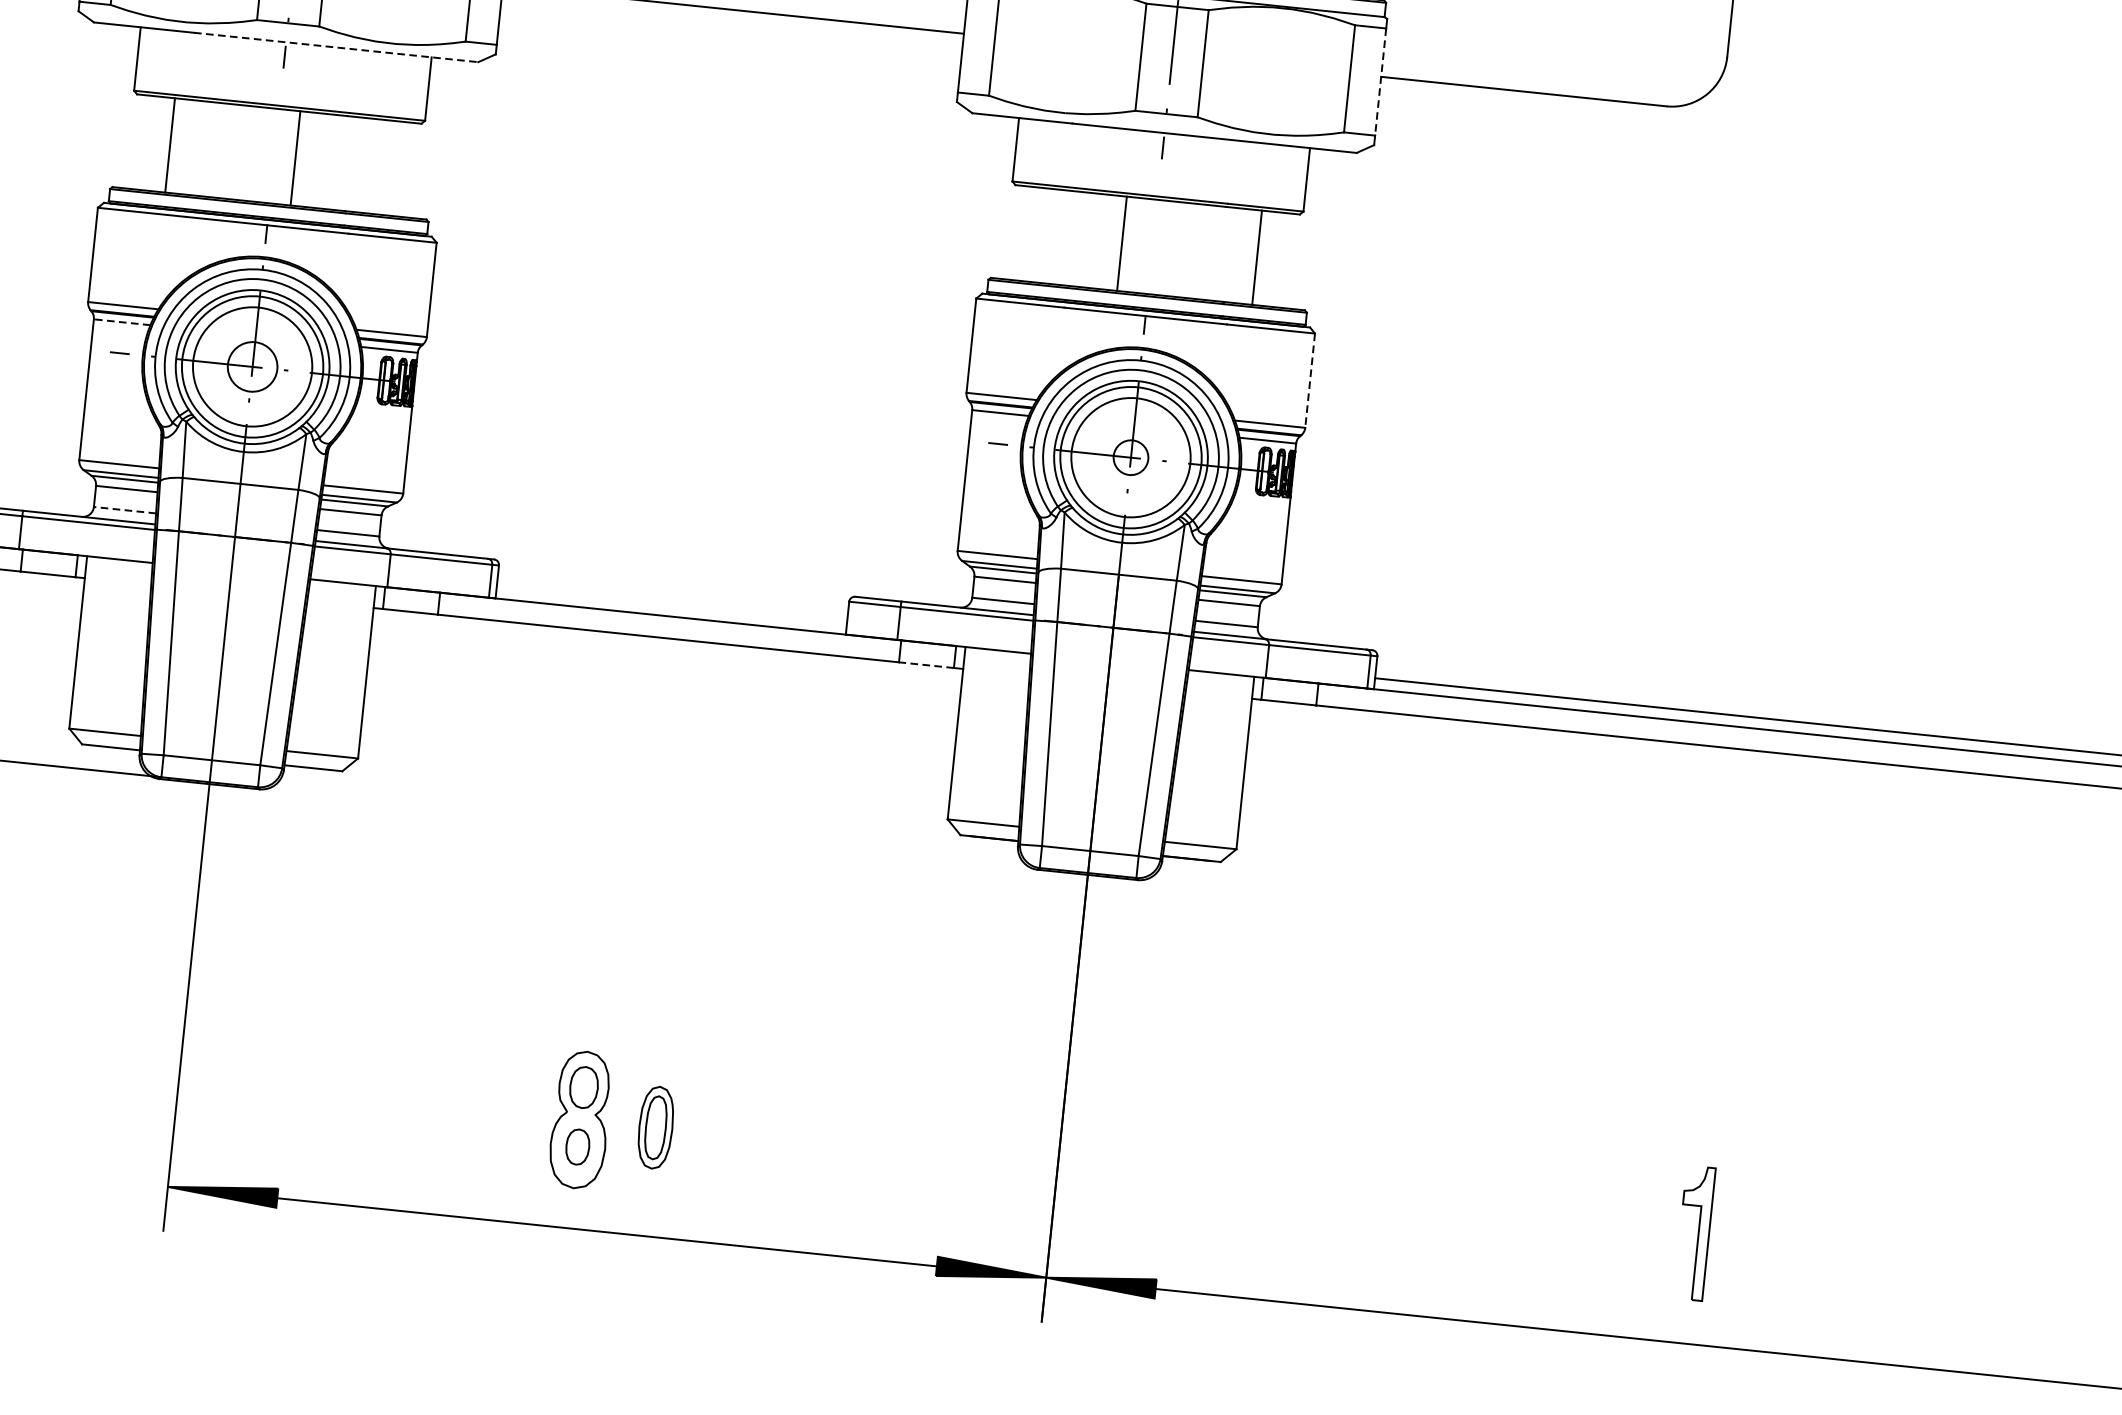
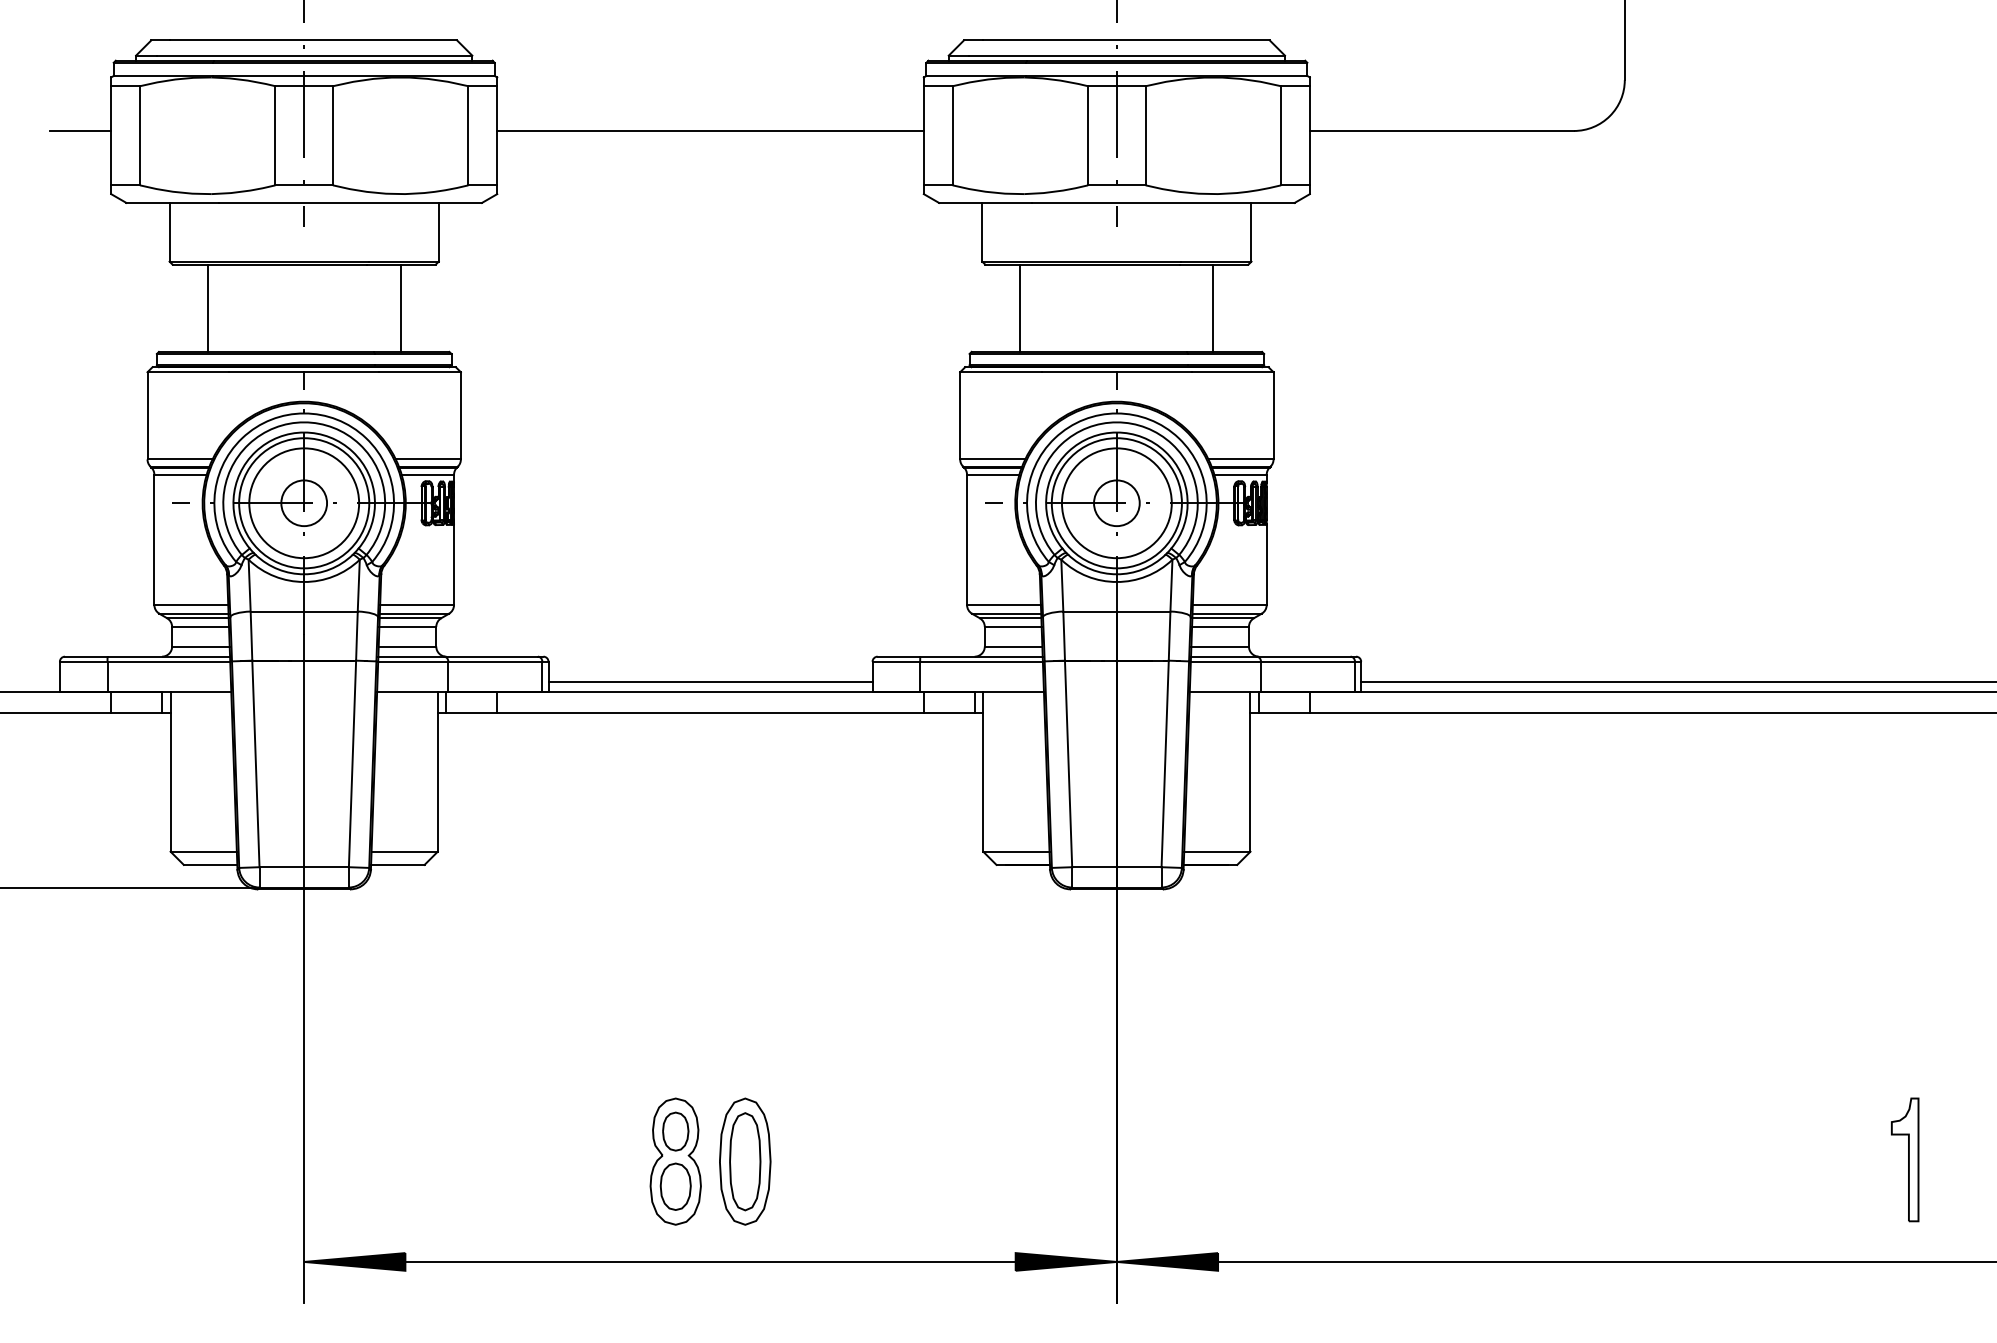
line: (336, 46) -> (350, 202), dashed -> solid
line: (1380, 81) -> (1309, 135), dashed -> solid
line: (295, 157) -> (400, 307), moved
line: (1122, 242) -> (1020, 307), moved
line: (122, 322) -> (180, 474), dashed -> solid
line: (1310, 380) -> (1273, 415), dashed -> solid
circle: (1130, 457) -> (1116, 503), size x1.43
line: (124, 510) -> (200, 646), dashed -> solid
line: (671, 606) -> (710, 682), added
line: (925, 665) -> (948, 712), dashed -> solid
part: (656, 1127) -> (745, 1161), size x1.67
part: (577, 1146) -> (675, 1186), size x1.43
part: (1695, 1232) -> (1905, 1159), moved

